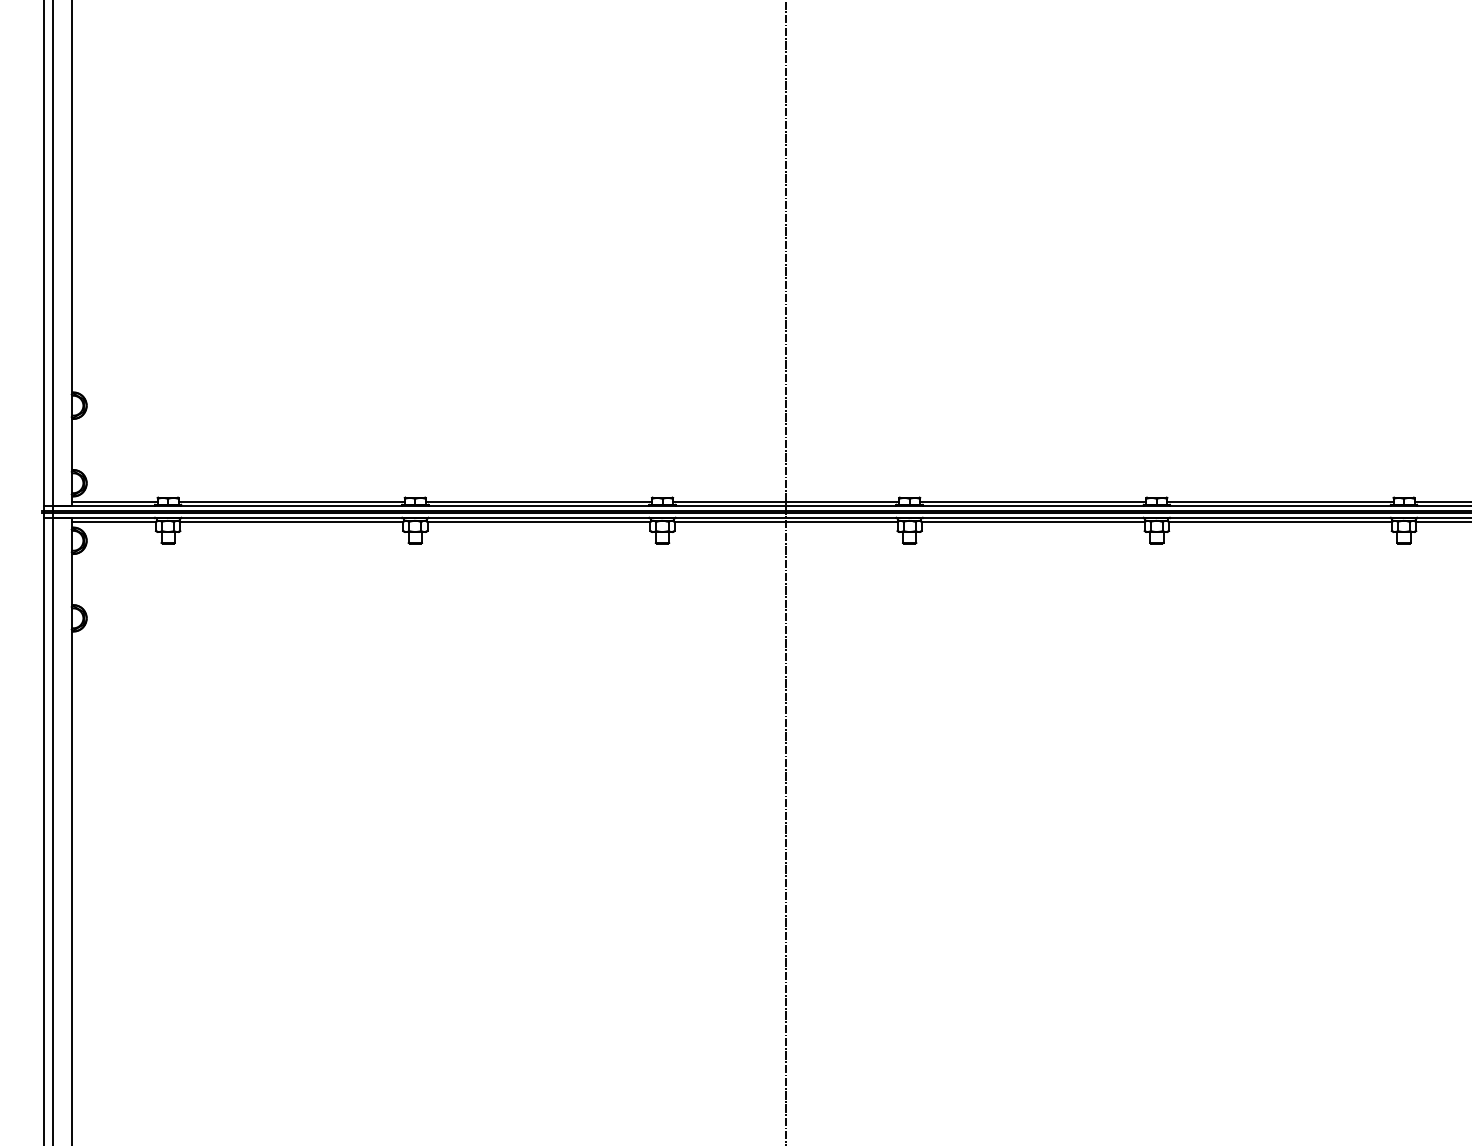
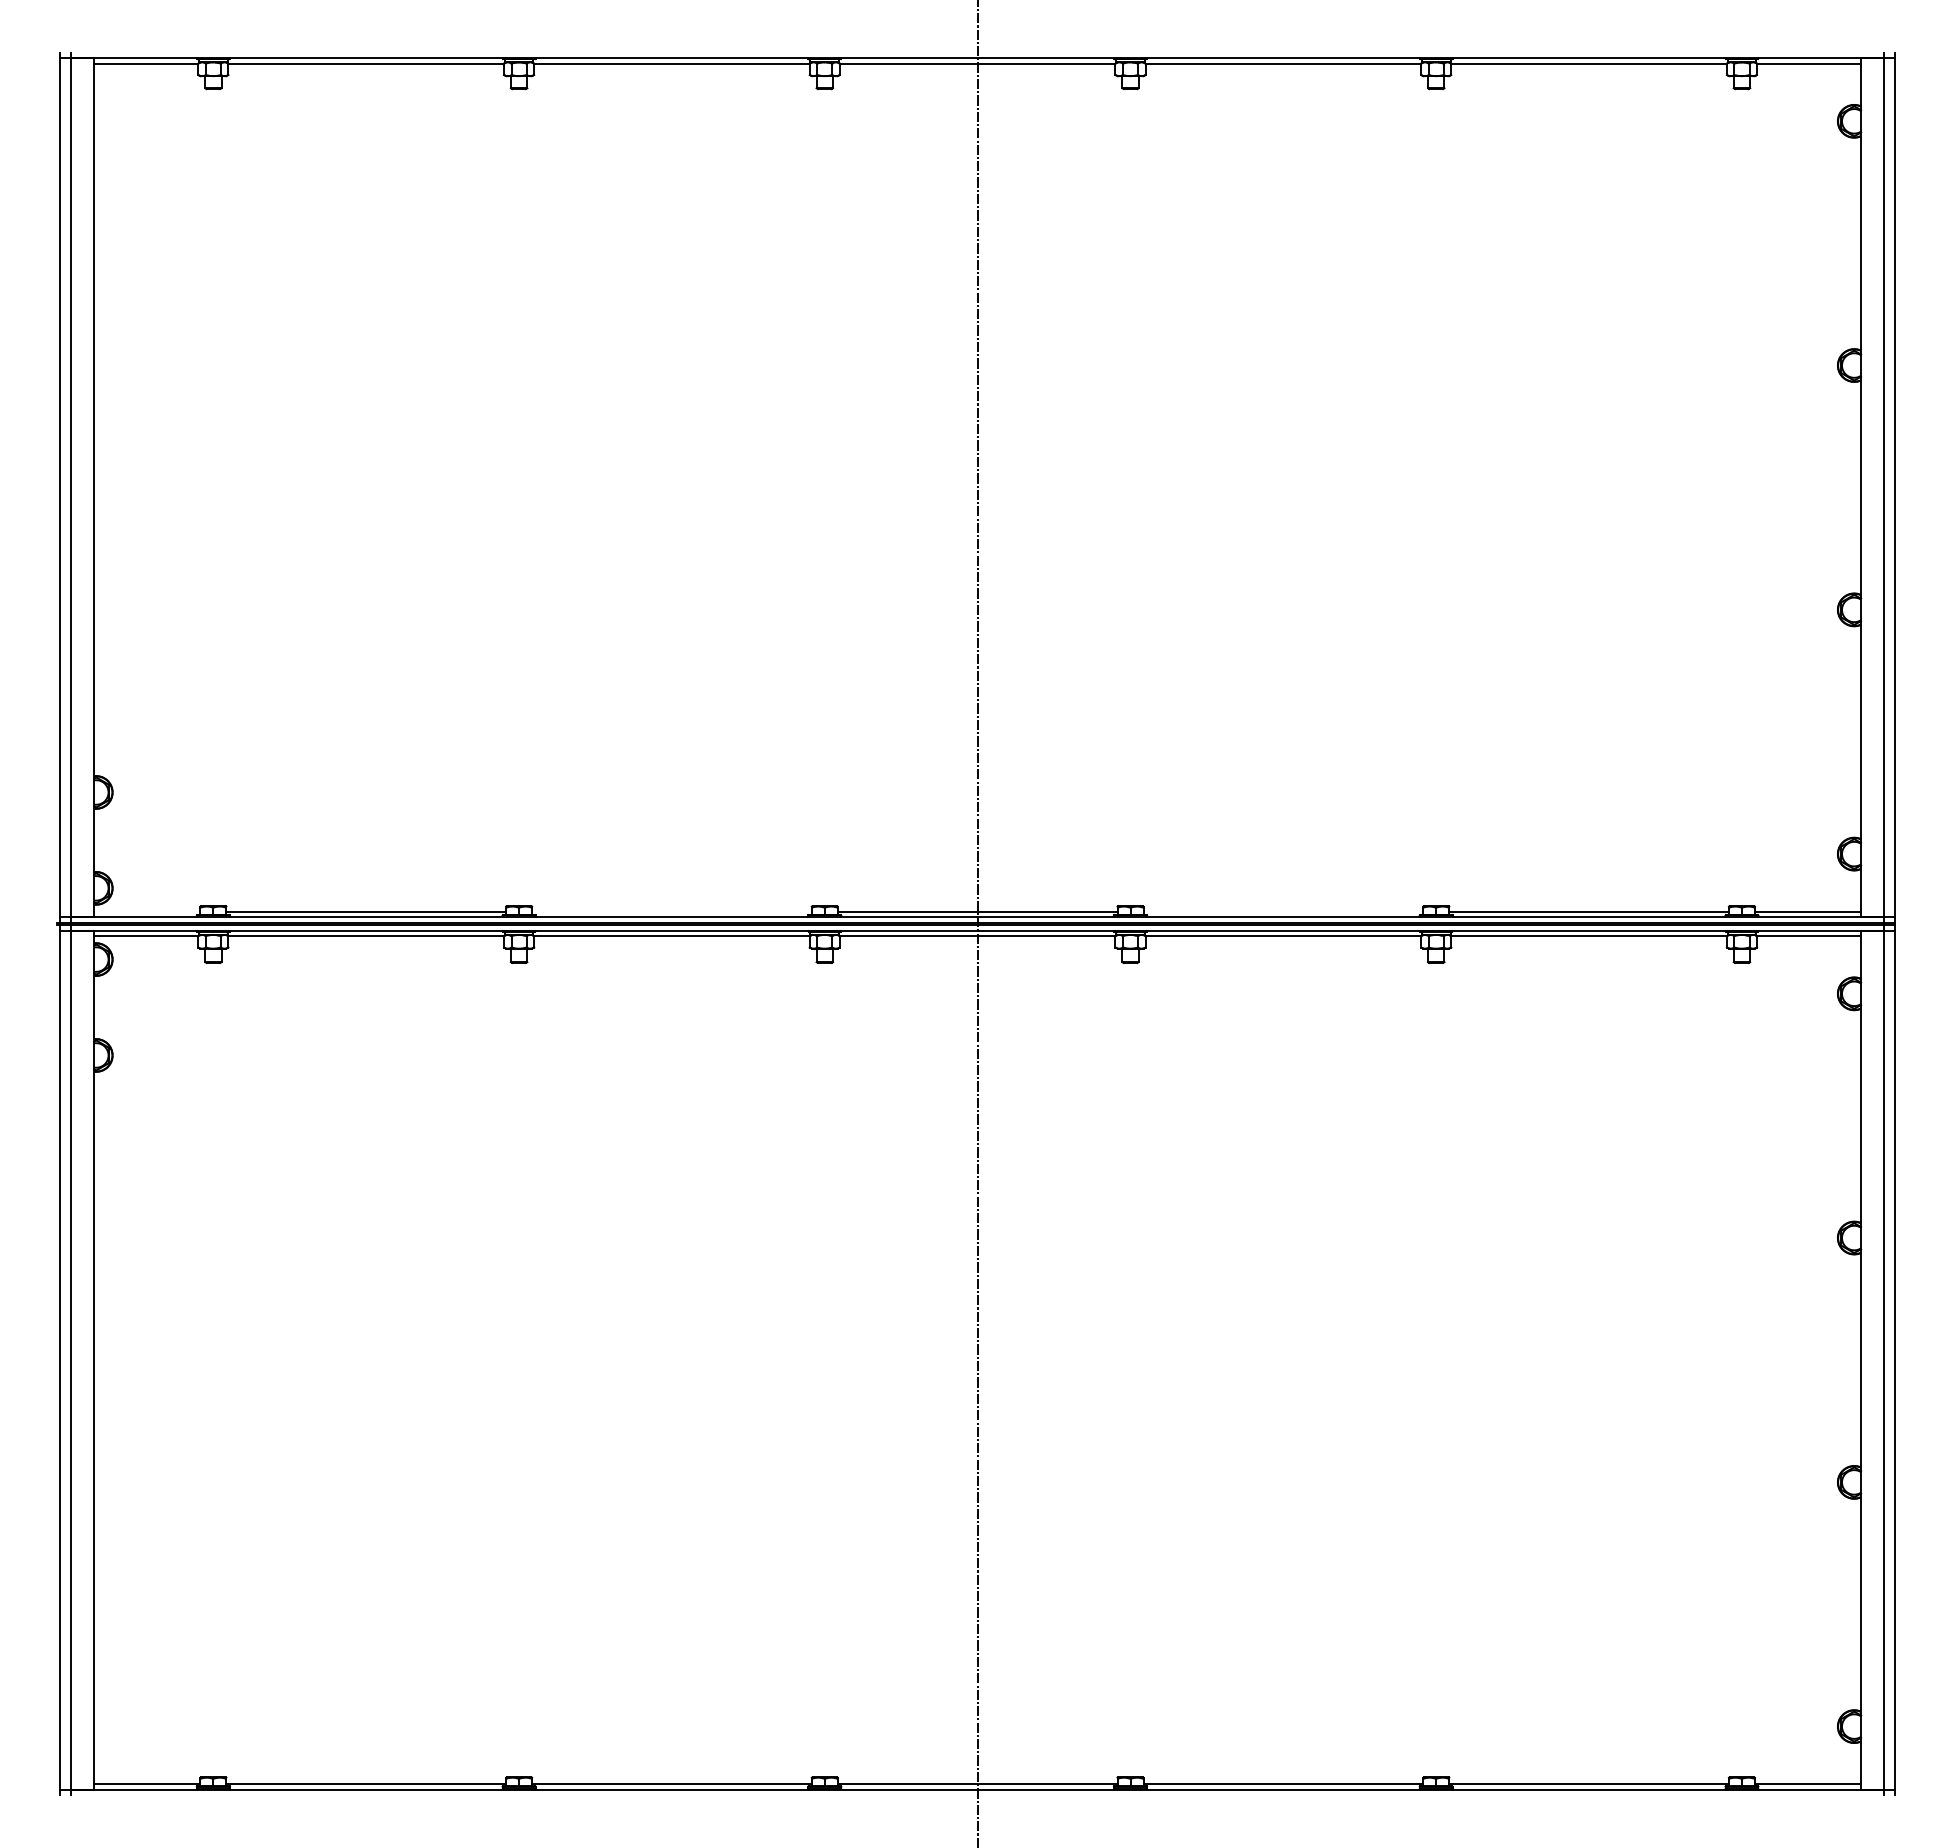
line: (114, 501) -> (147, 911), removed
line: (538, 501) -> (671, 911), removed
line: (1033, 501) -> (1283, 911), removed

